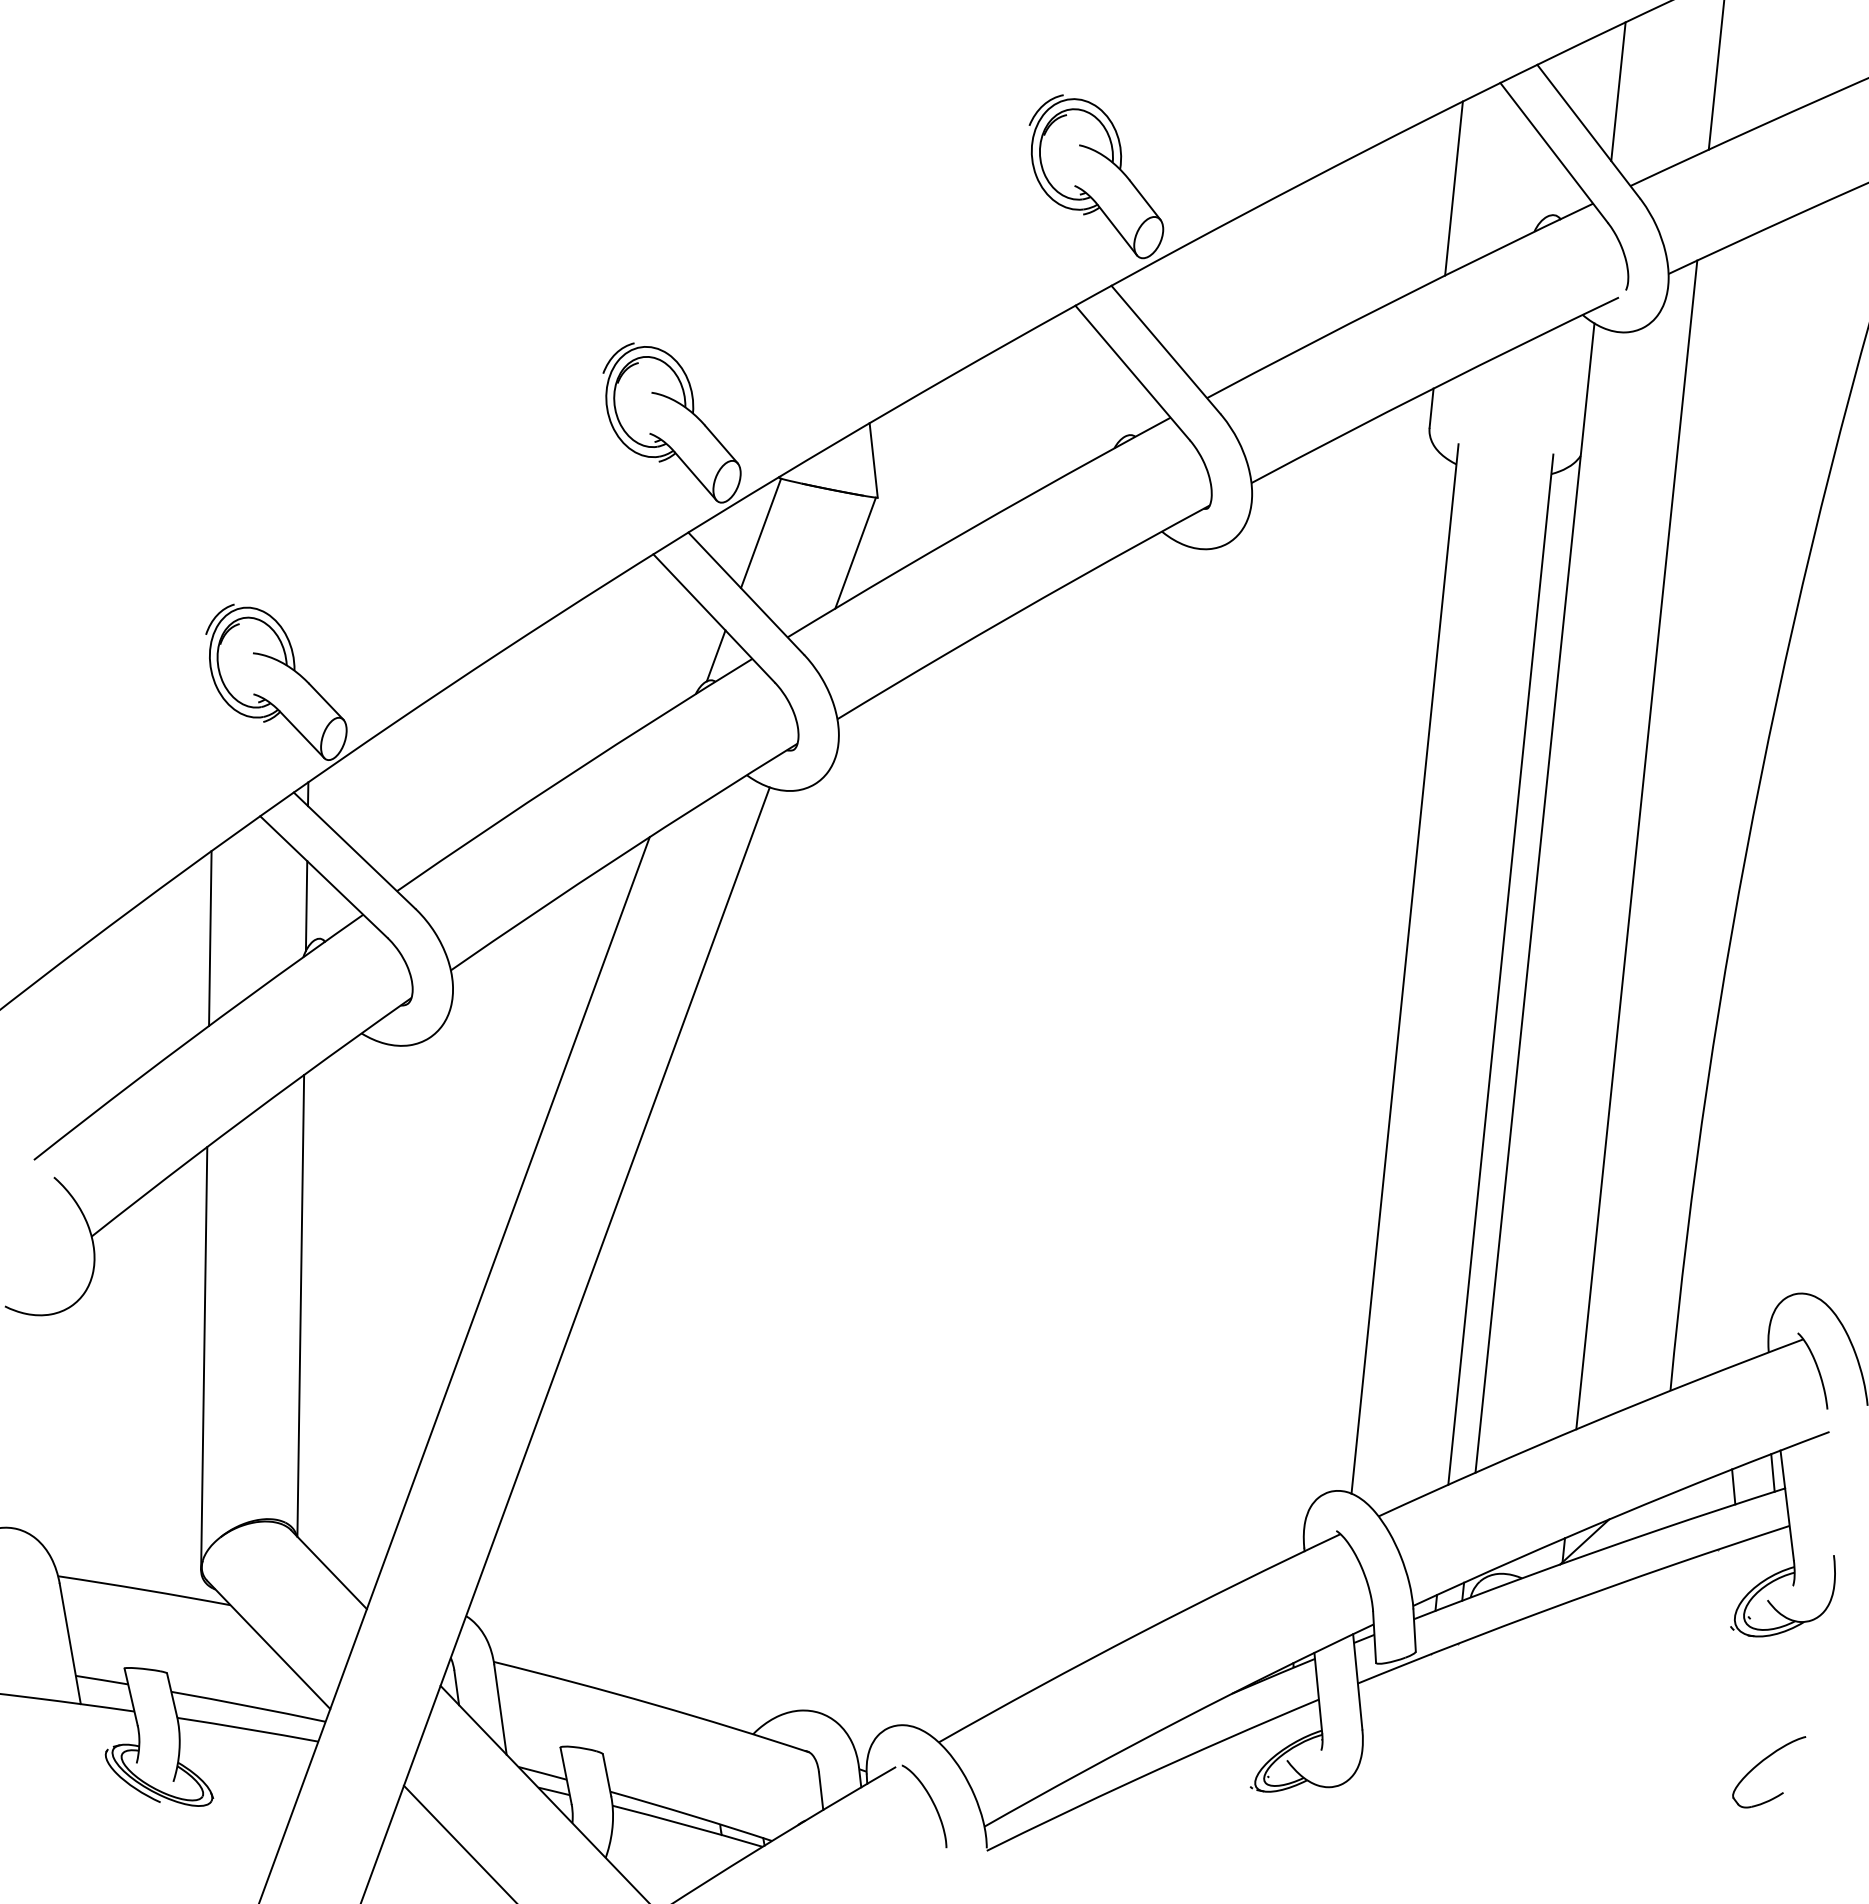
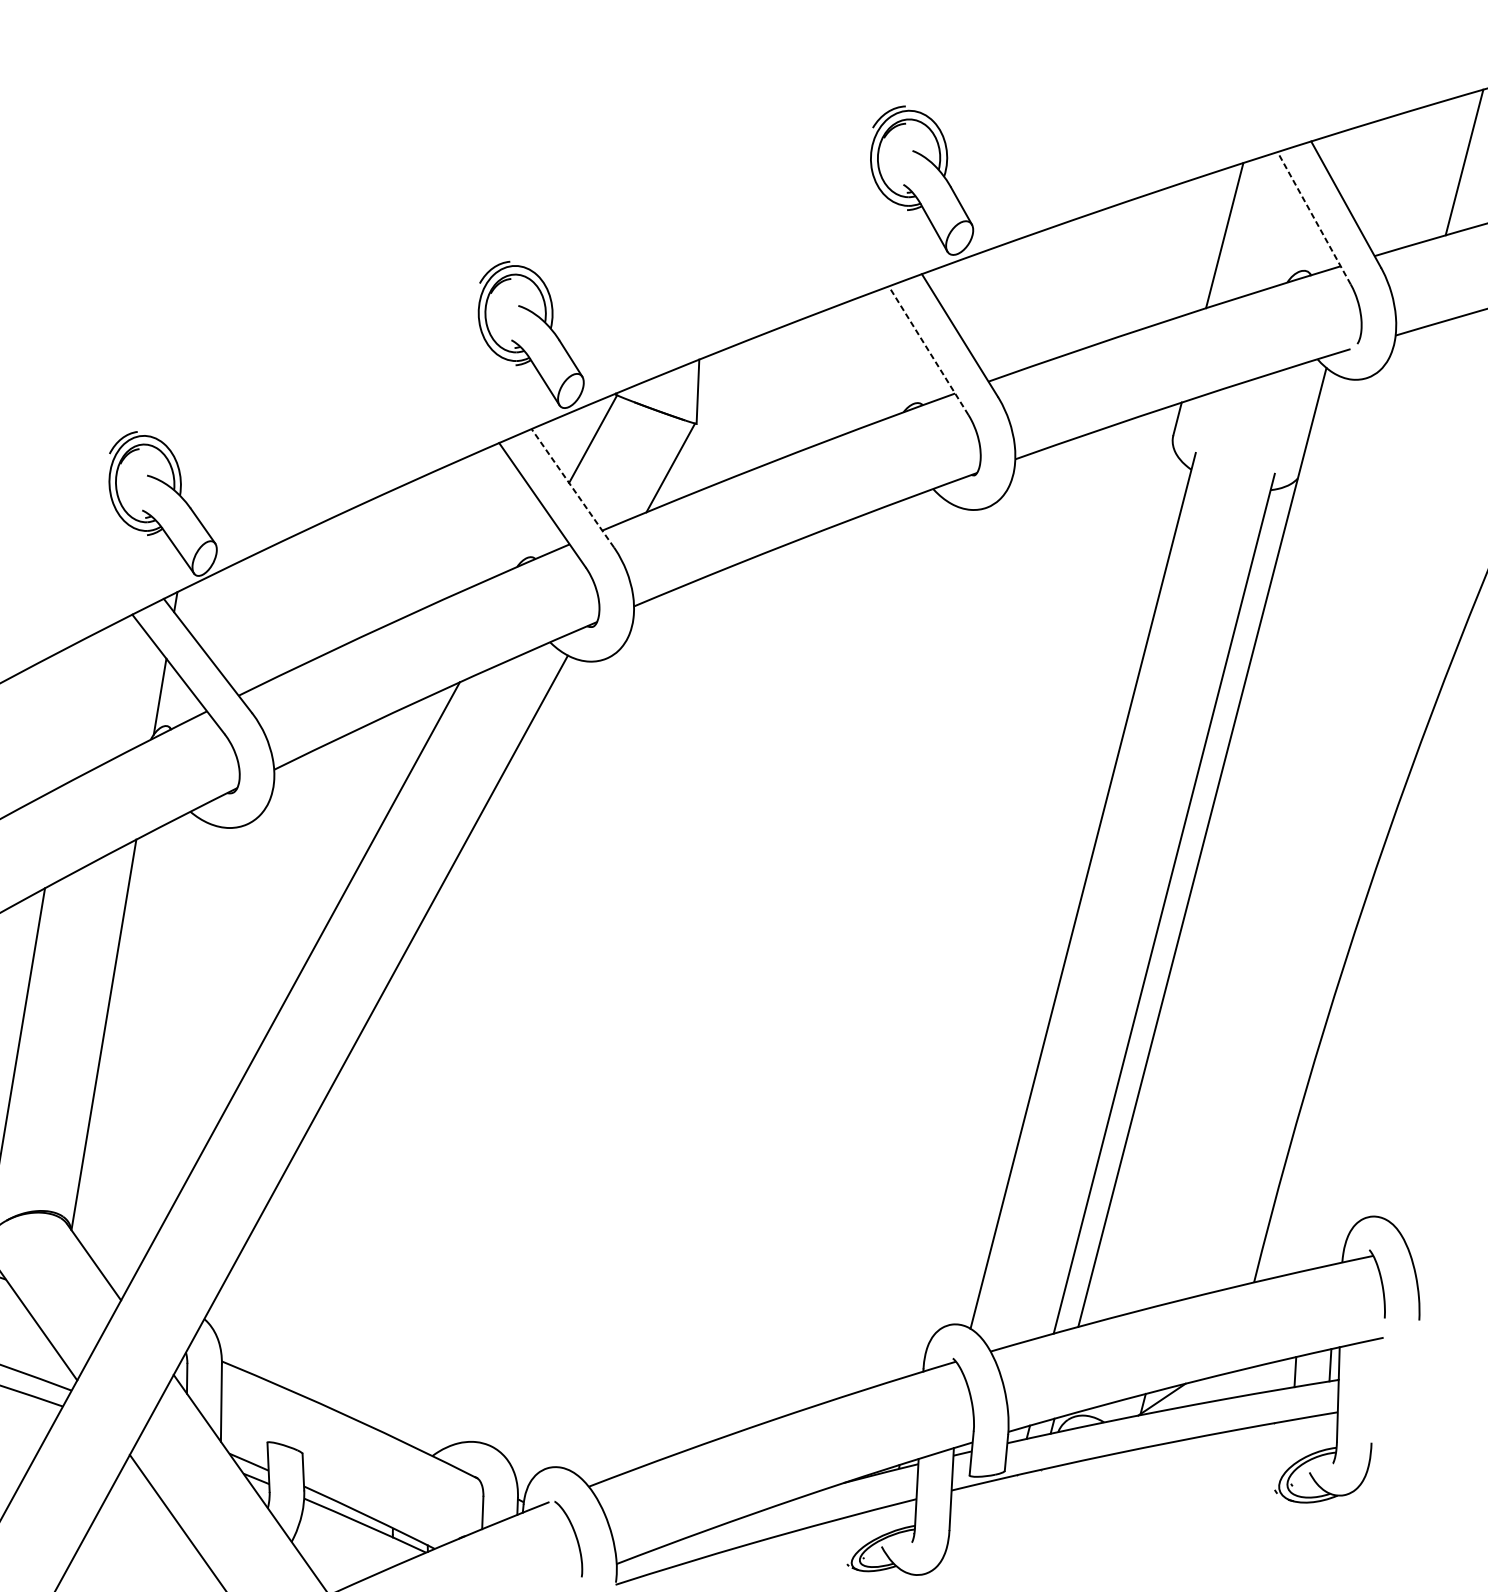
line: (1618, 91) -> (1376, 174), removed
line: (1553, 152) -> (1313, 217), solid -> dashed
line: (1132, 372) -> (928, 350), solid -> dashed
line: (745, 593) -> (572, 488), solid -> dashed
line: (715, 655) -> (538, 536), removed
line: (1636, 844) -> (1295, 815), removed
line: (210, 938) -> (74, 711), removed

